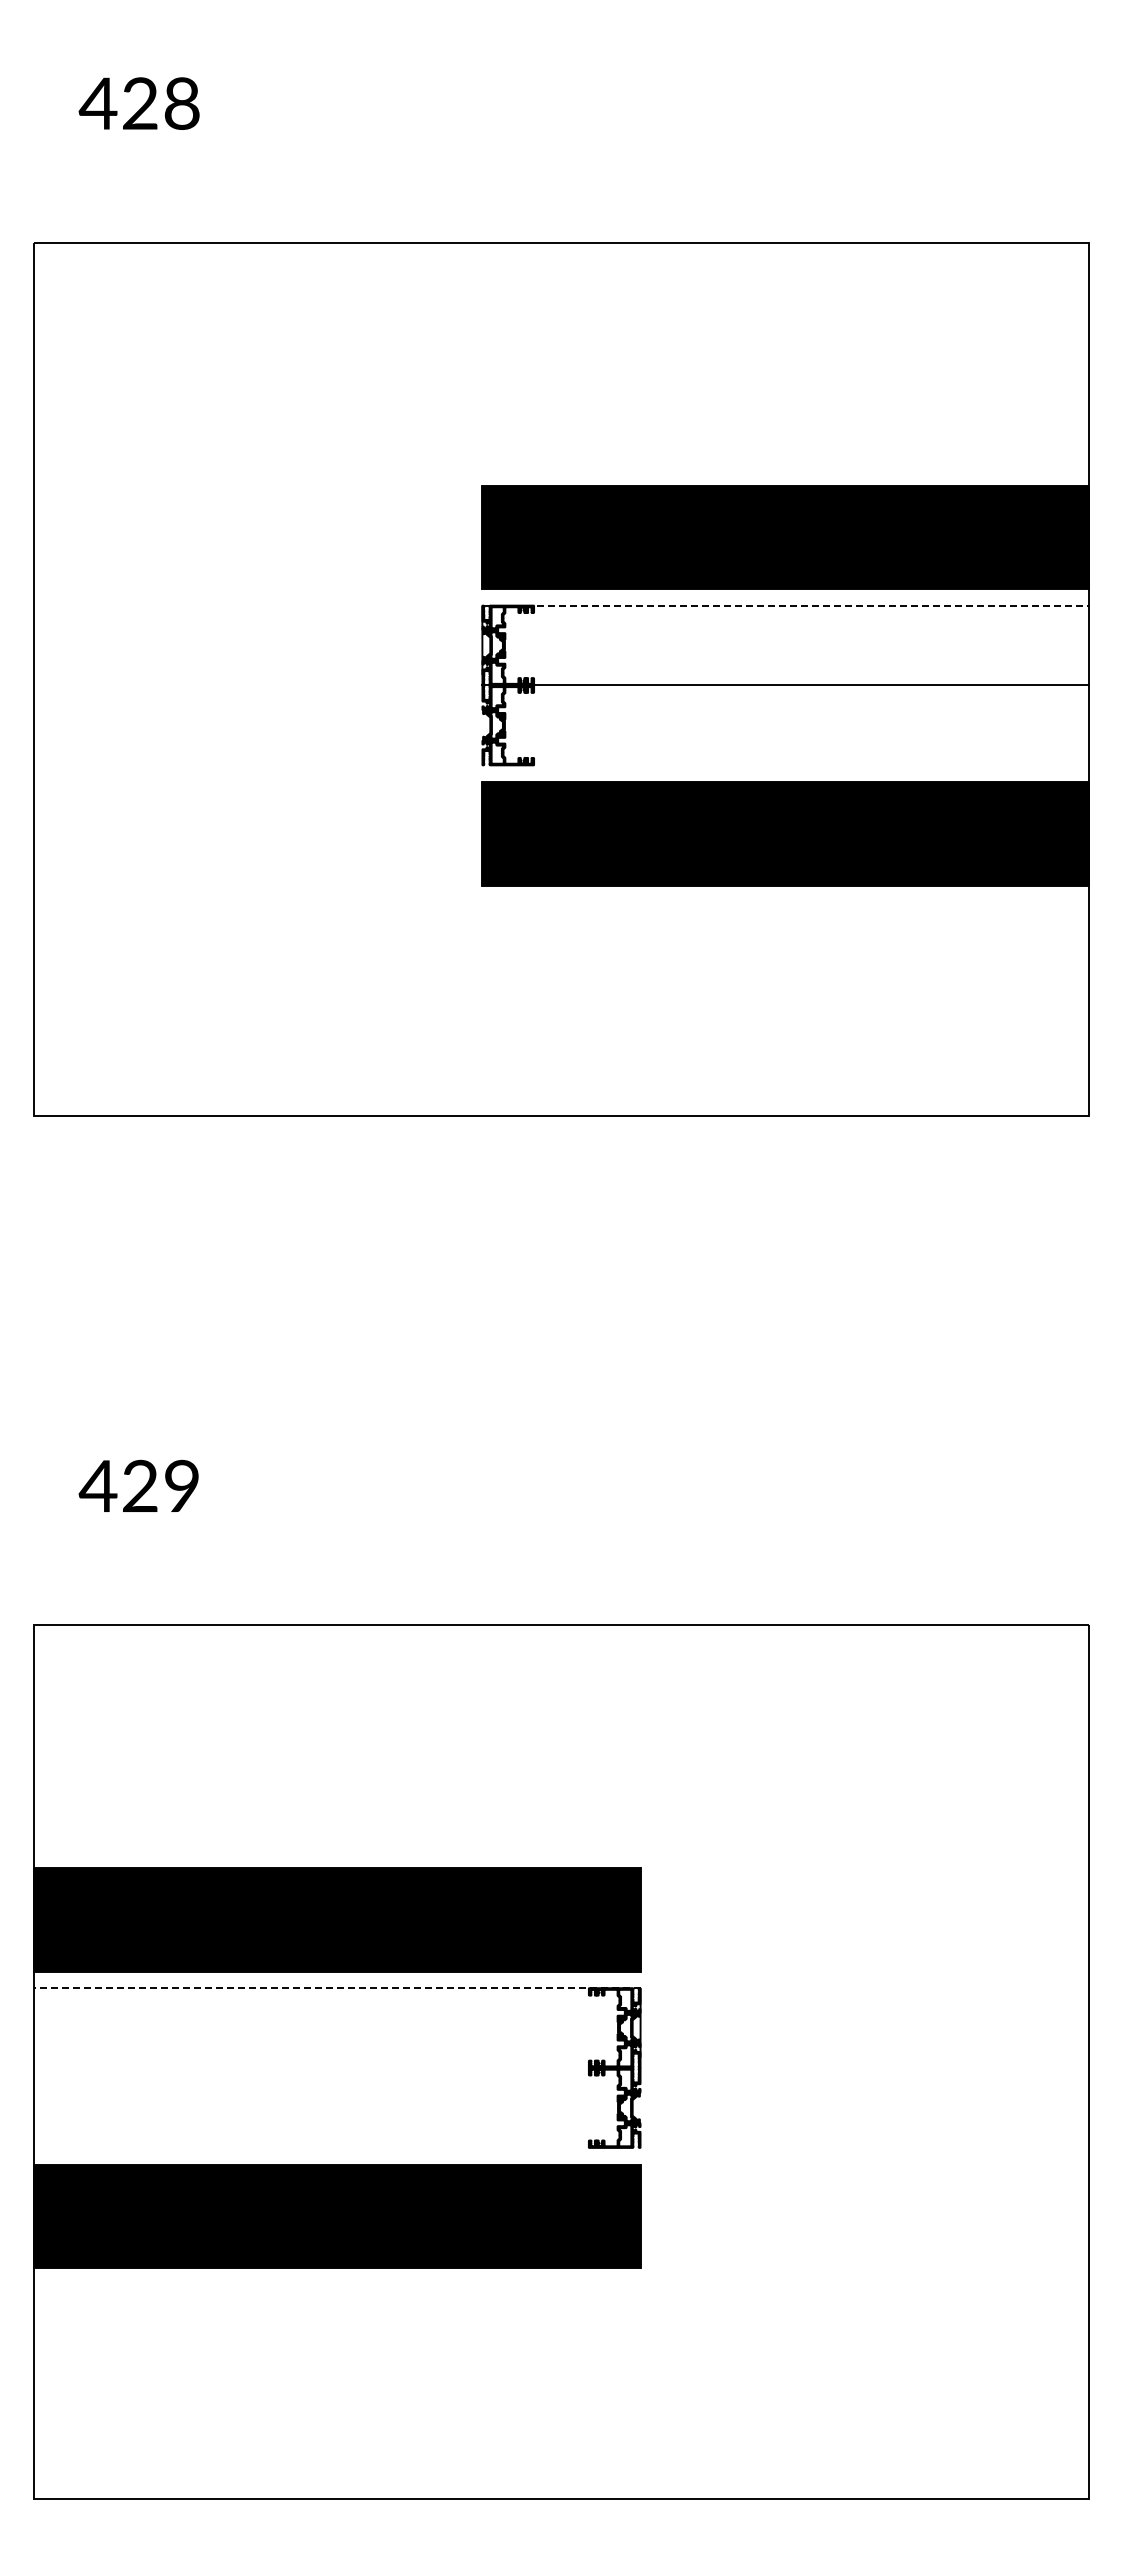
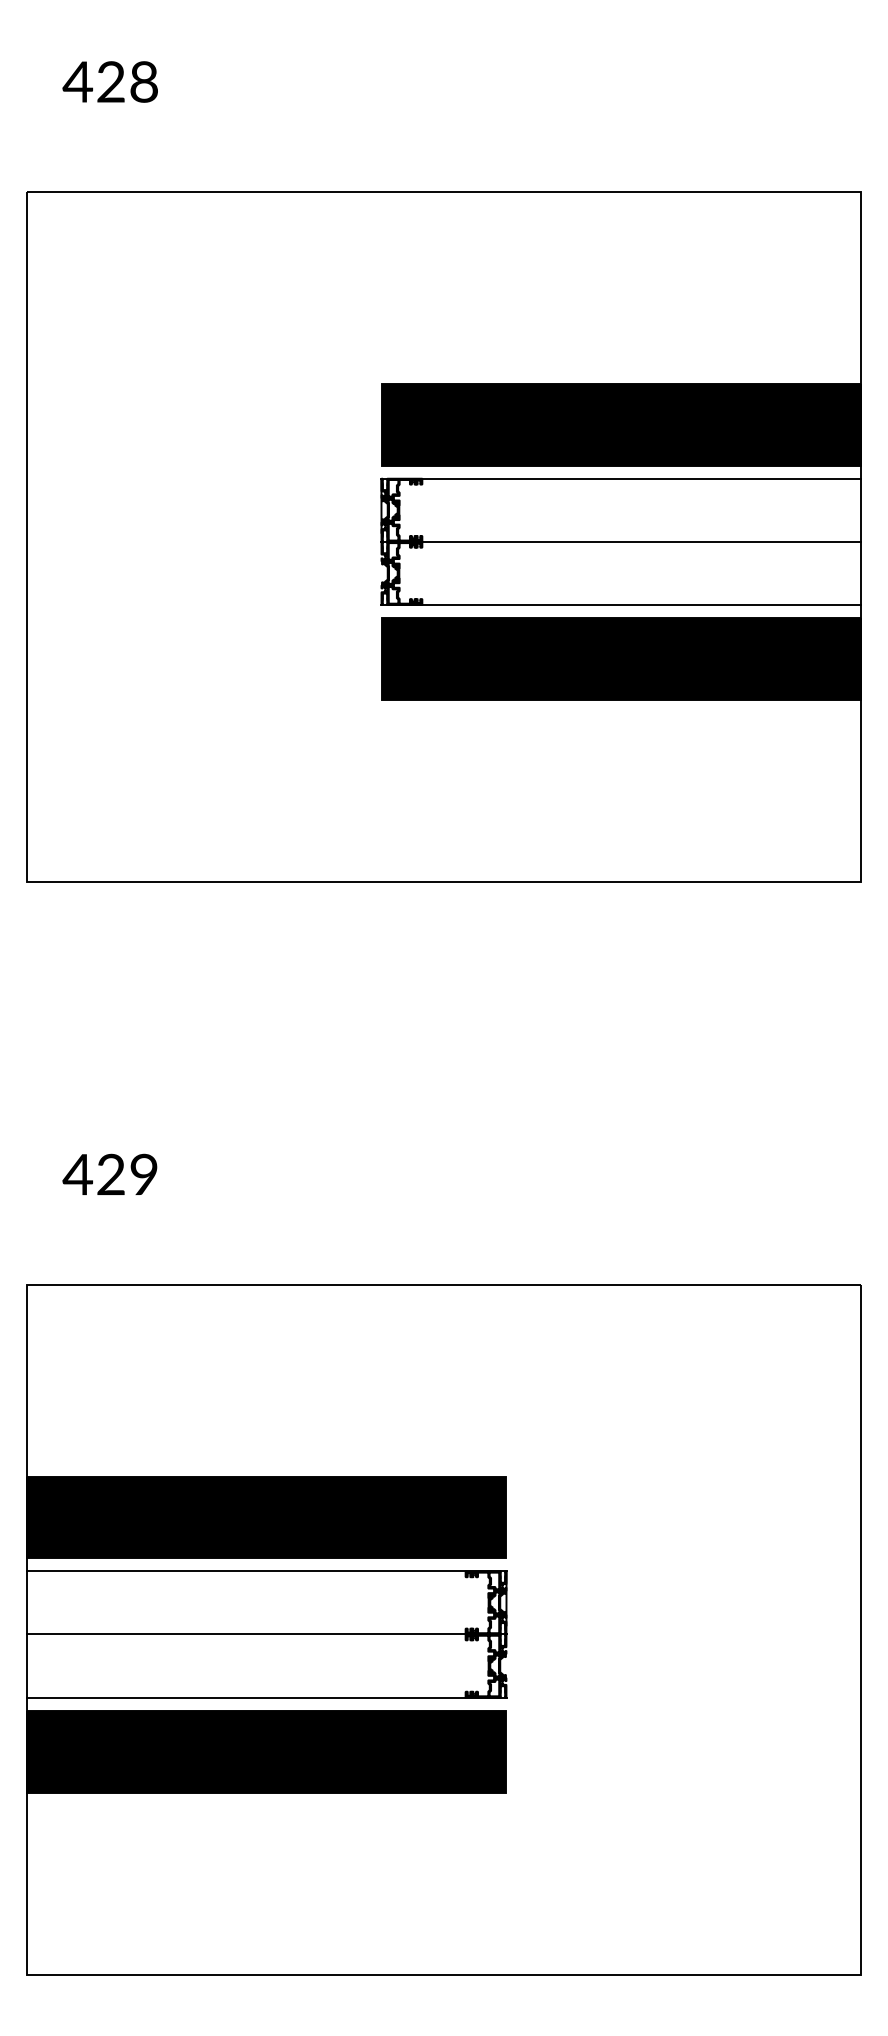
line: (786, 605) -> (621, 478), dashed -> solid
line: (785, 765) -> (621, 605), added
line: (336, 1988) -> (266, 1571), dashed -> solid
line: (336, 2068) -> (266, 1634), added
line: (336, 2147) -> (266, 1697), added

